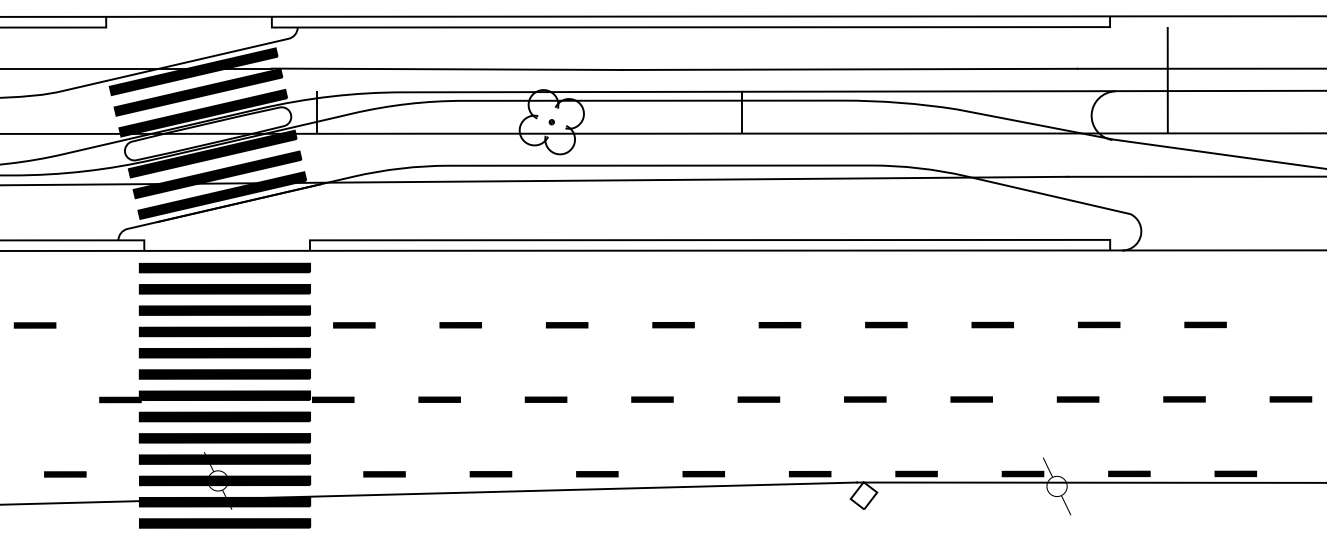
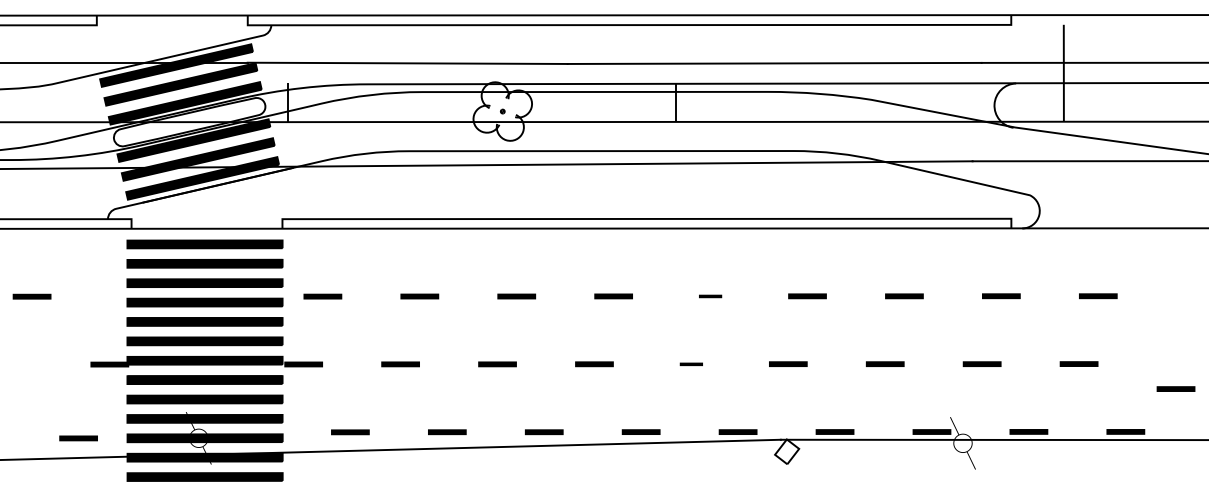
part: (779, 325) -> (710, 296), size x0.6
part: (1290, 398) -> (1175, 388), moved
part: (759, 399) -> (691, 364), size x0.6
part: (65, 474) -> (78, 438), moved

